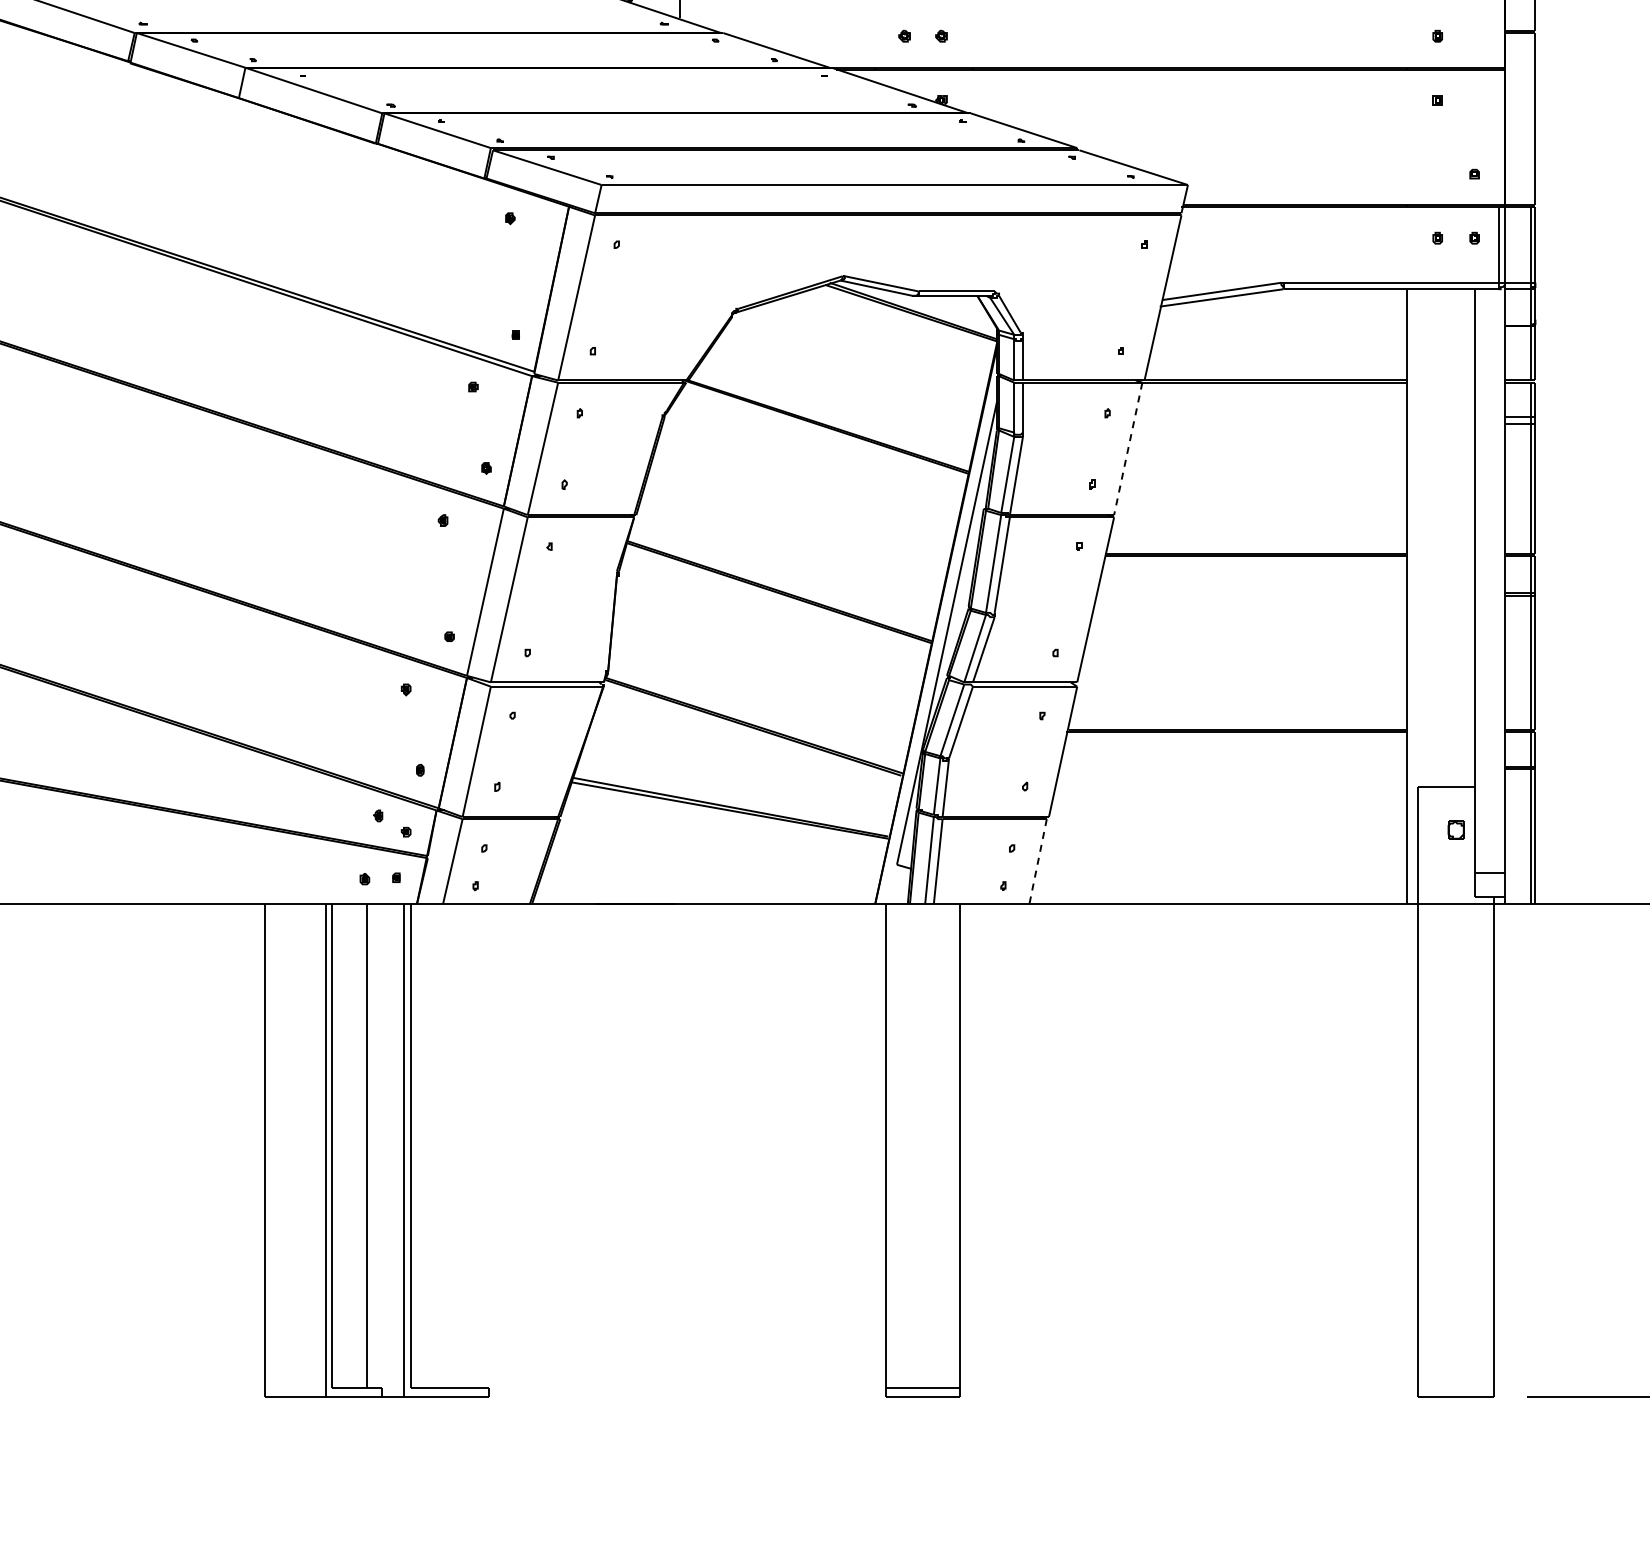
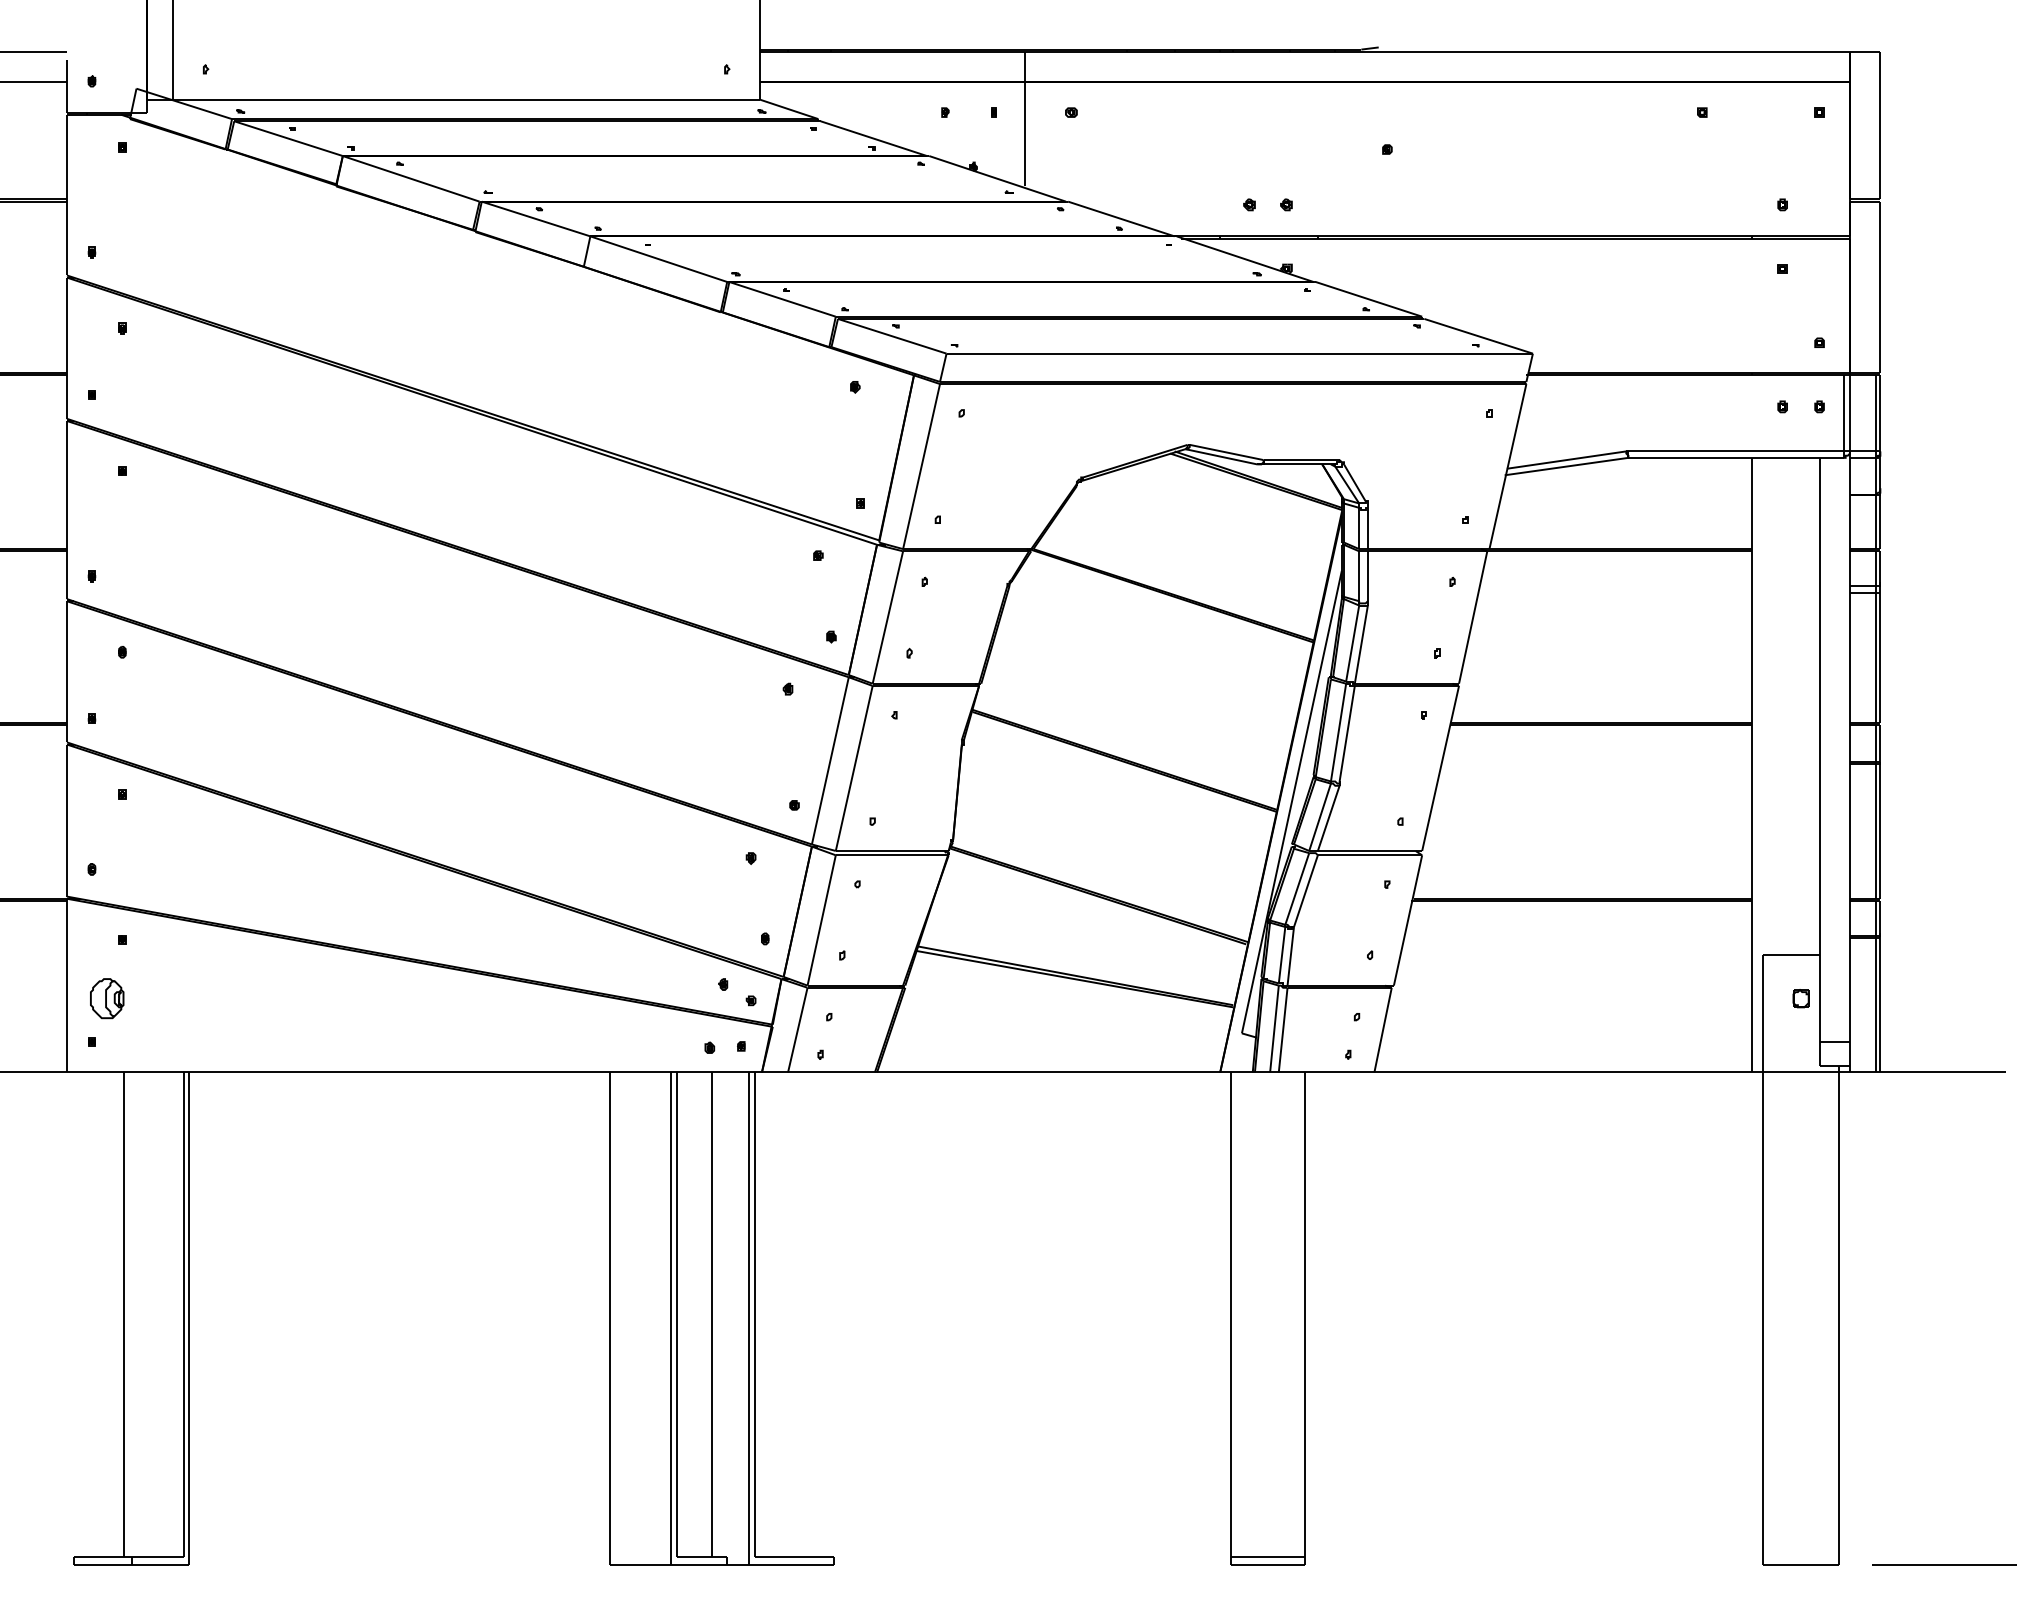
line: (1128, 448) -> (1473, 617), dashed -> solid
line: (1037, 861) -> (1382, 1030), dashed -> solid

